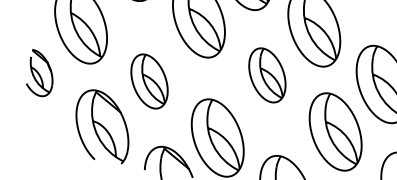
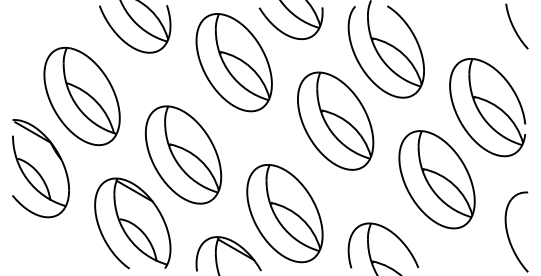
part: (40, 73) -> (40, 168), size x1.67
part: (267, 74) -> (335, 120), size x1.43
part: (149, 81) -> (183, 154), size x1.43

